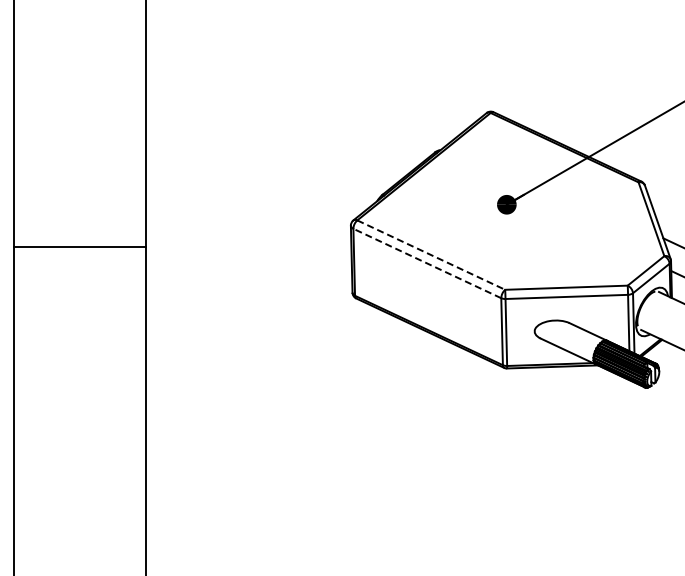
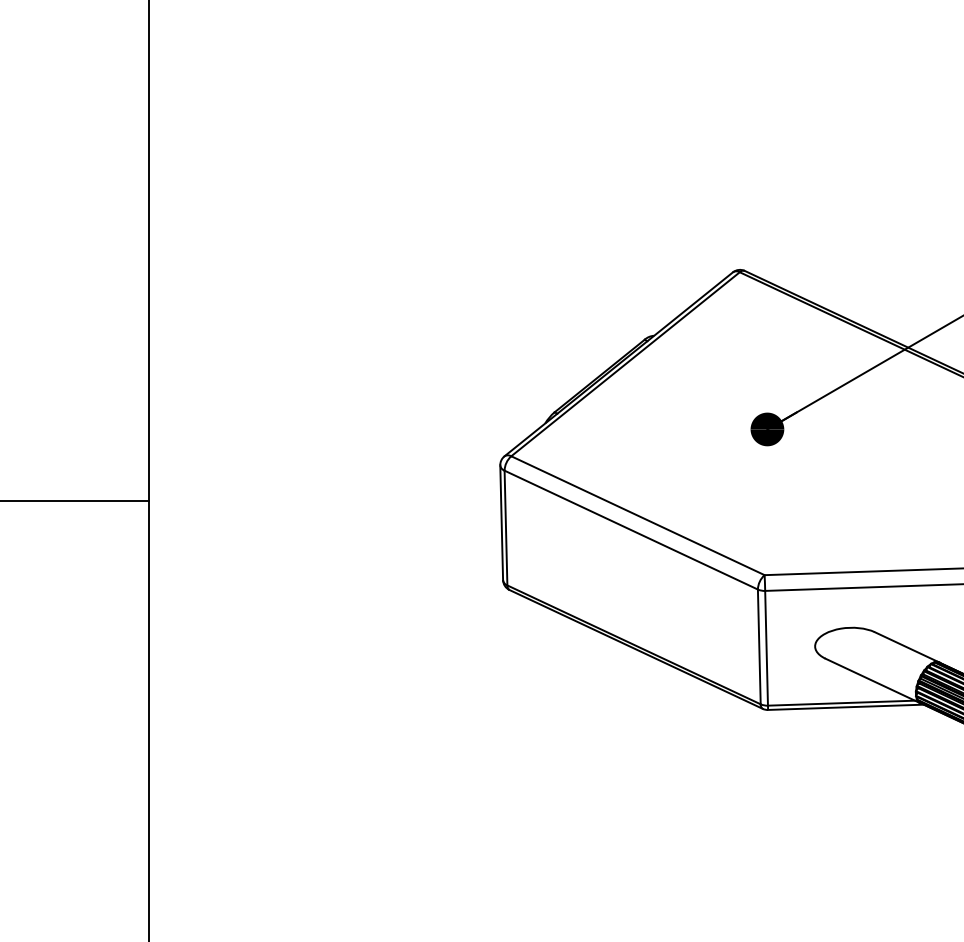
line: (431, 255) -> (638, 516), dashed -> solid
line: (427, 263) -> (631, 530), dashed -> solid

